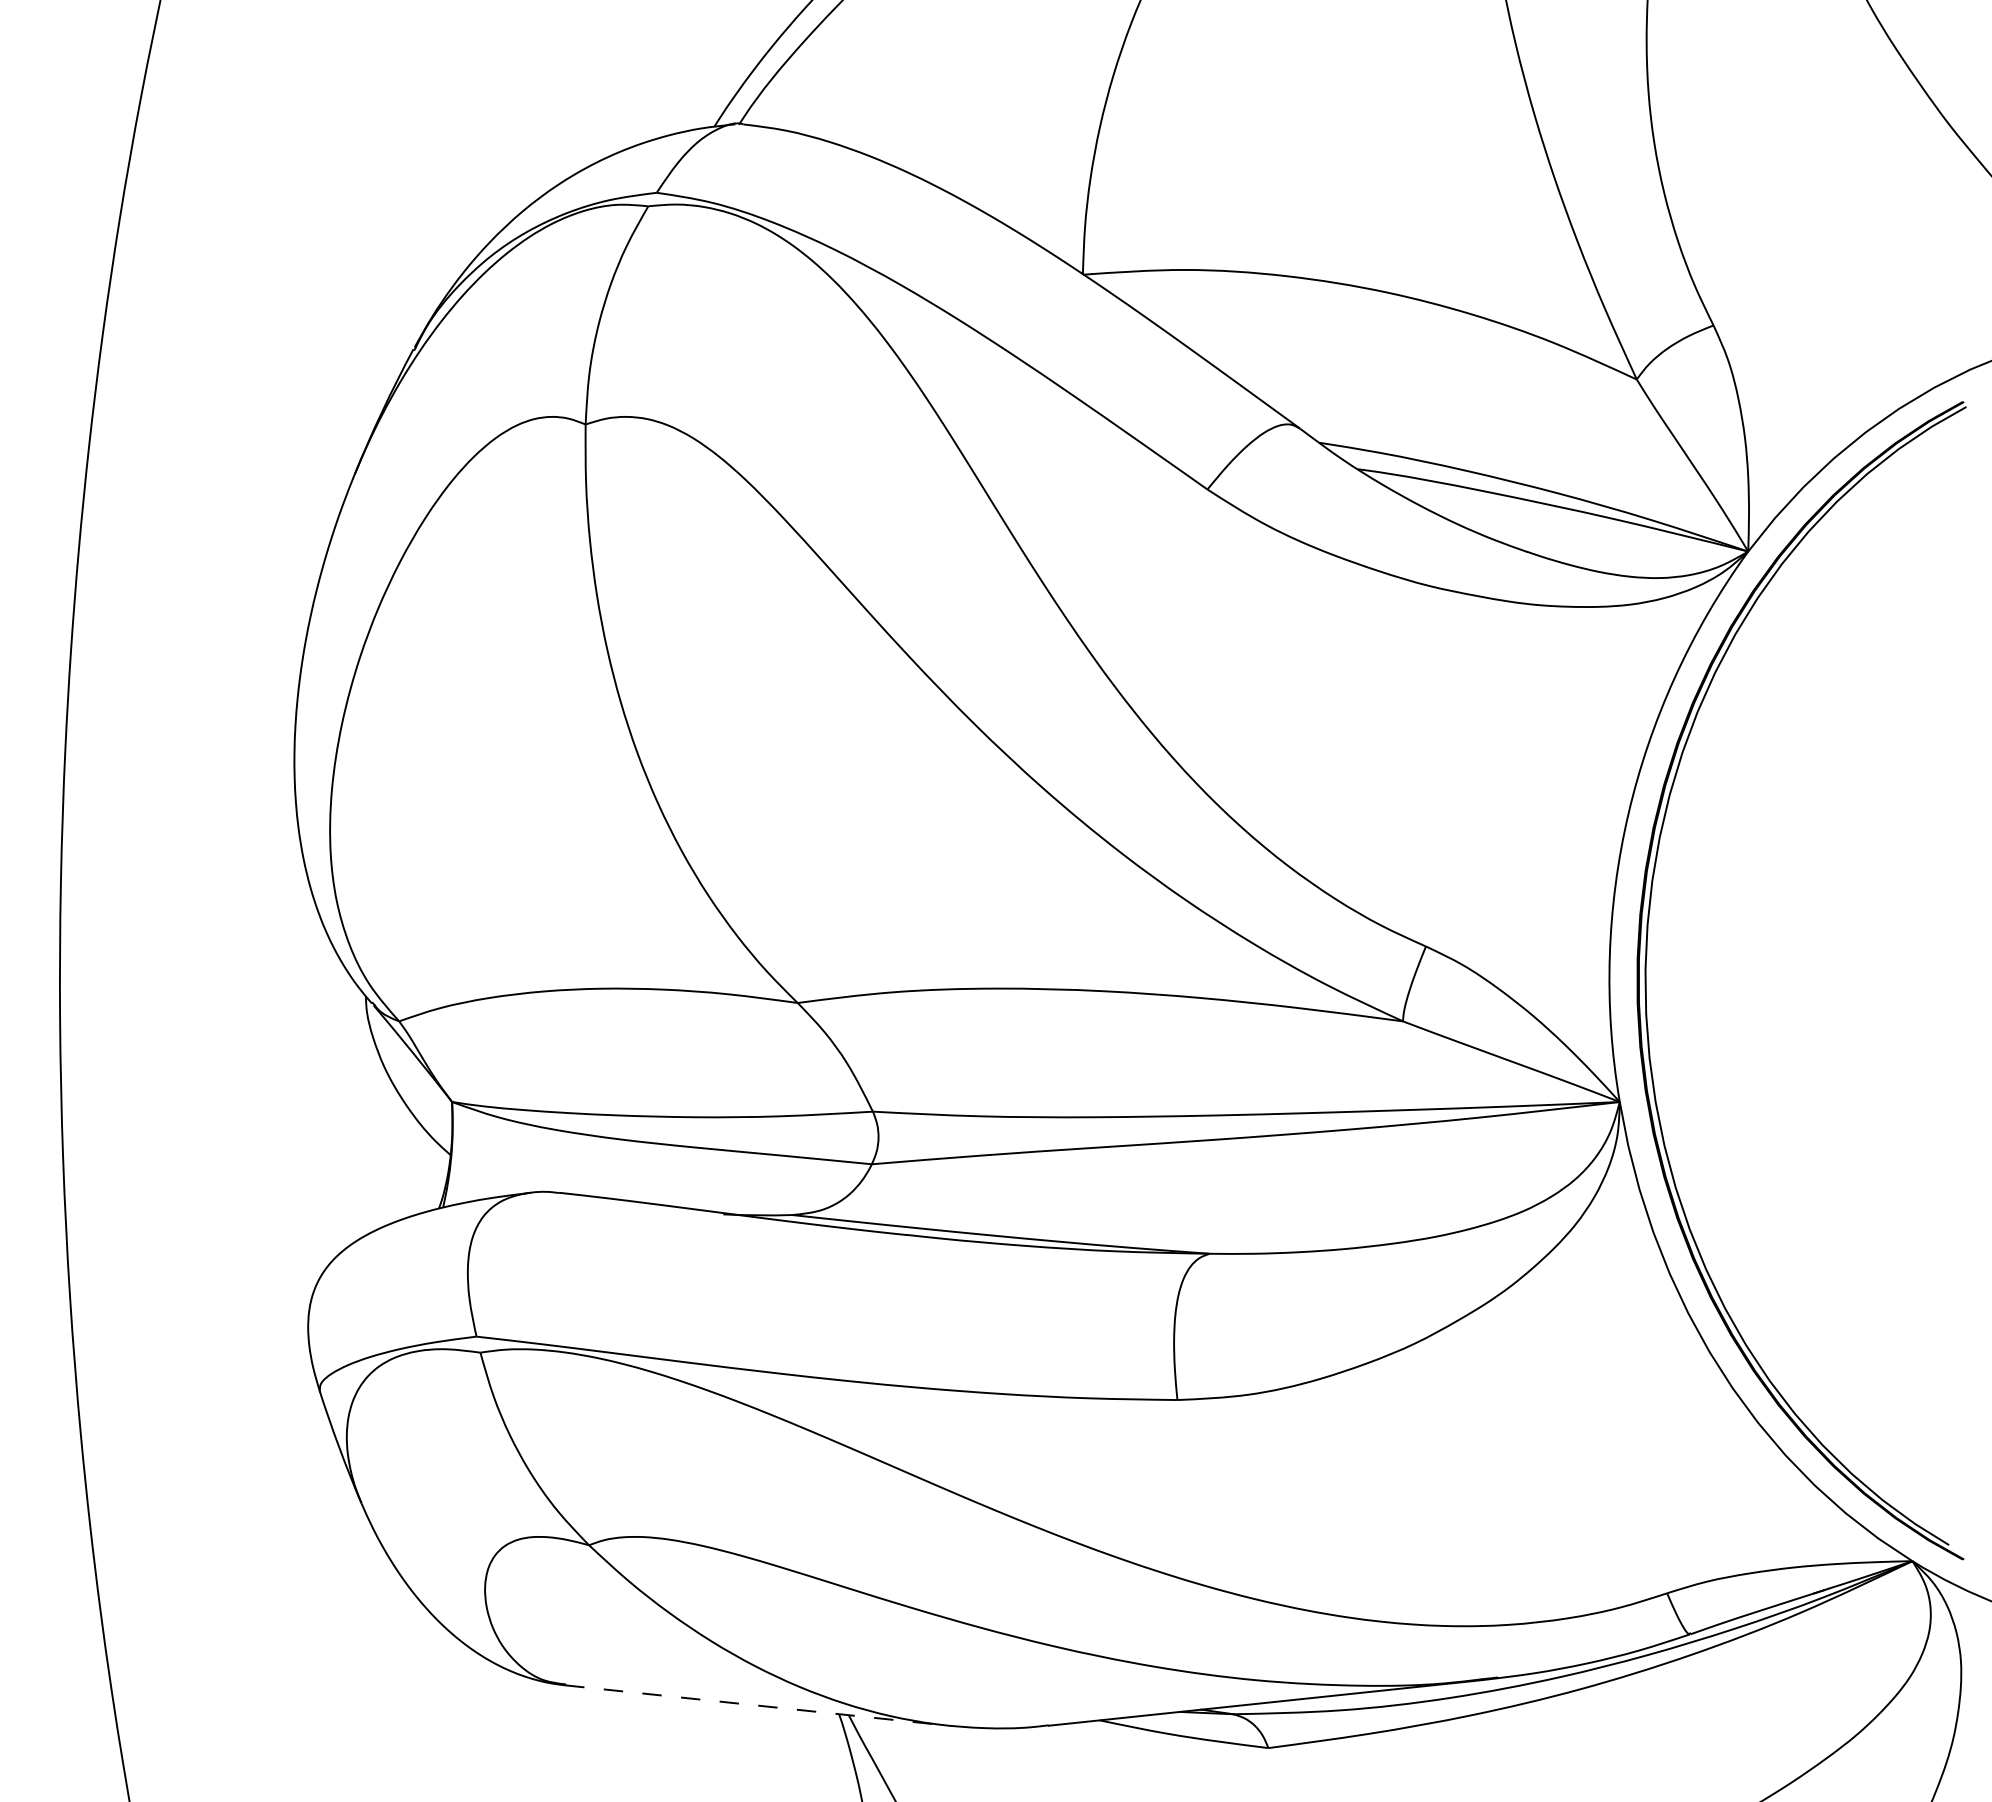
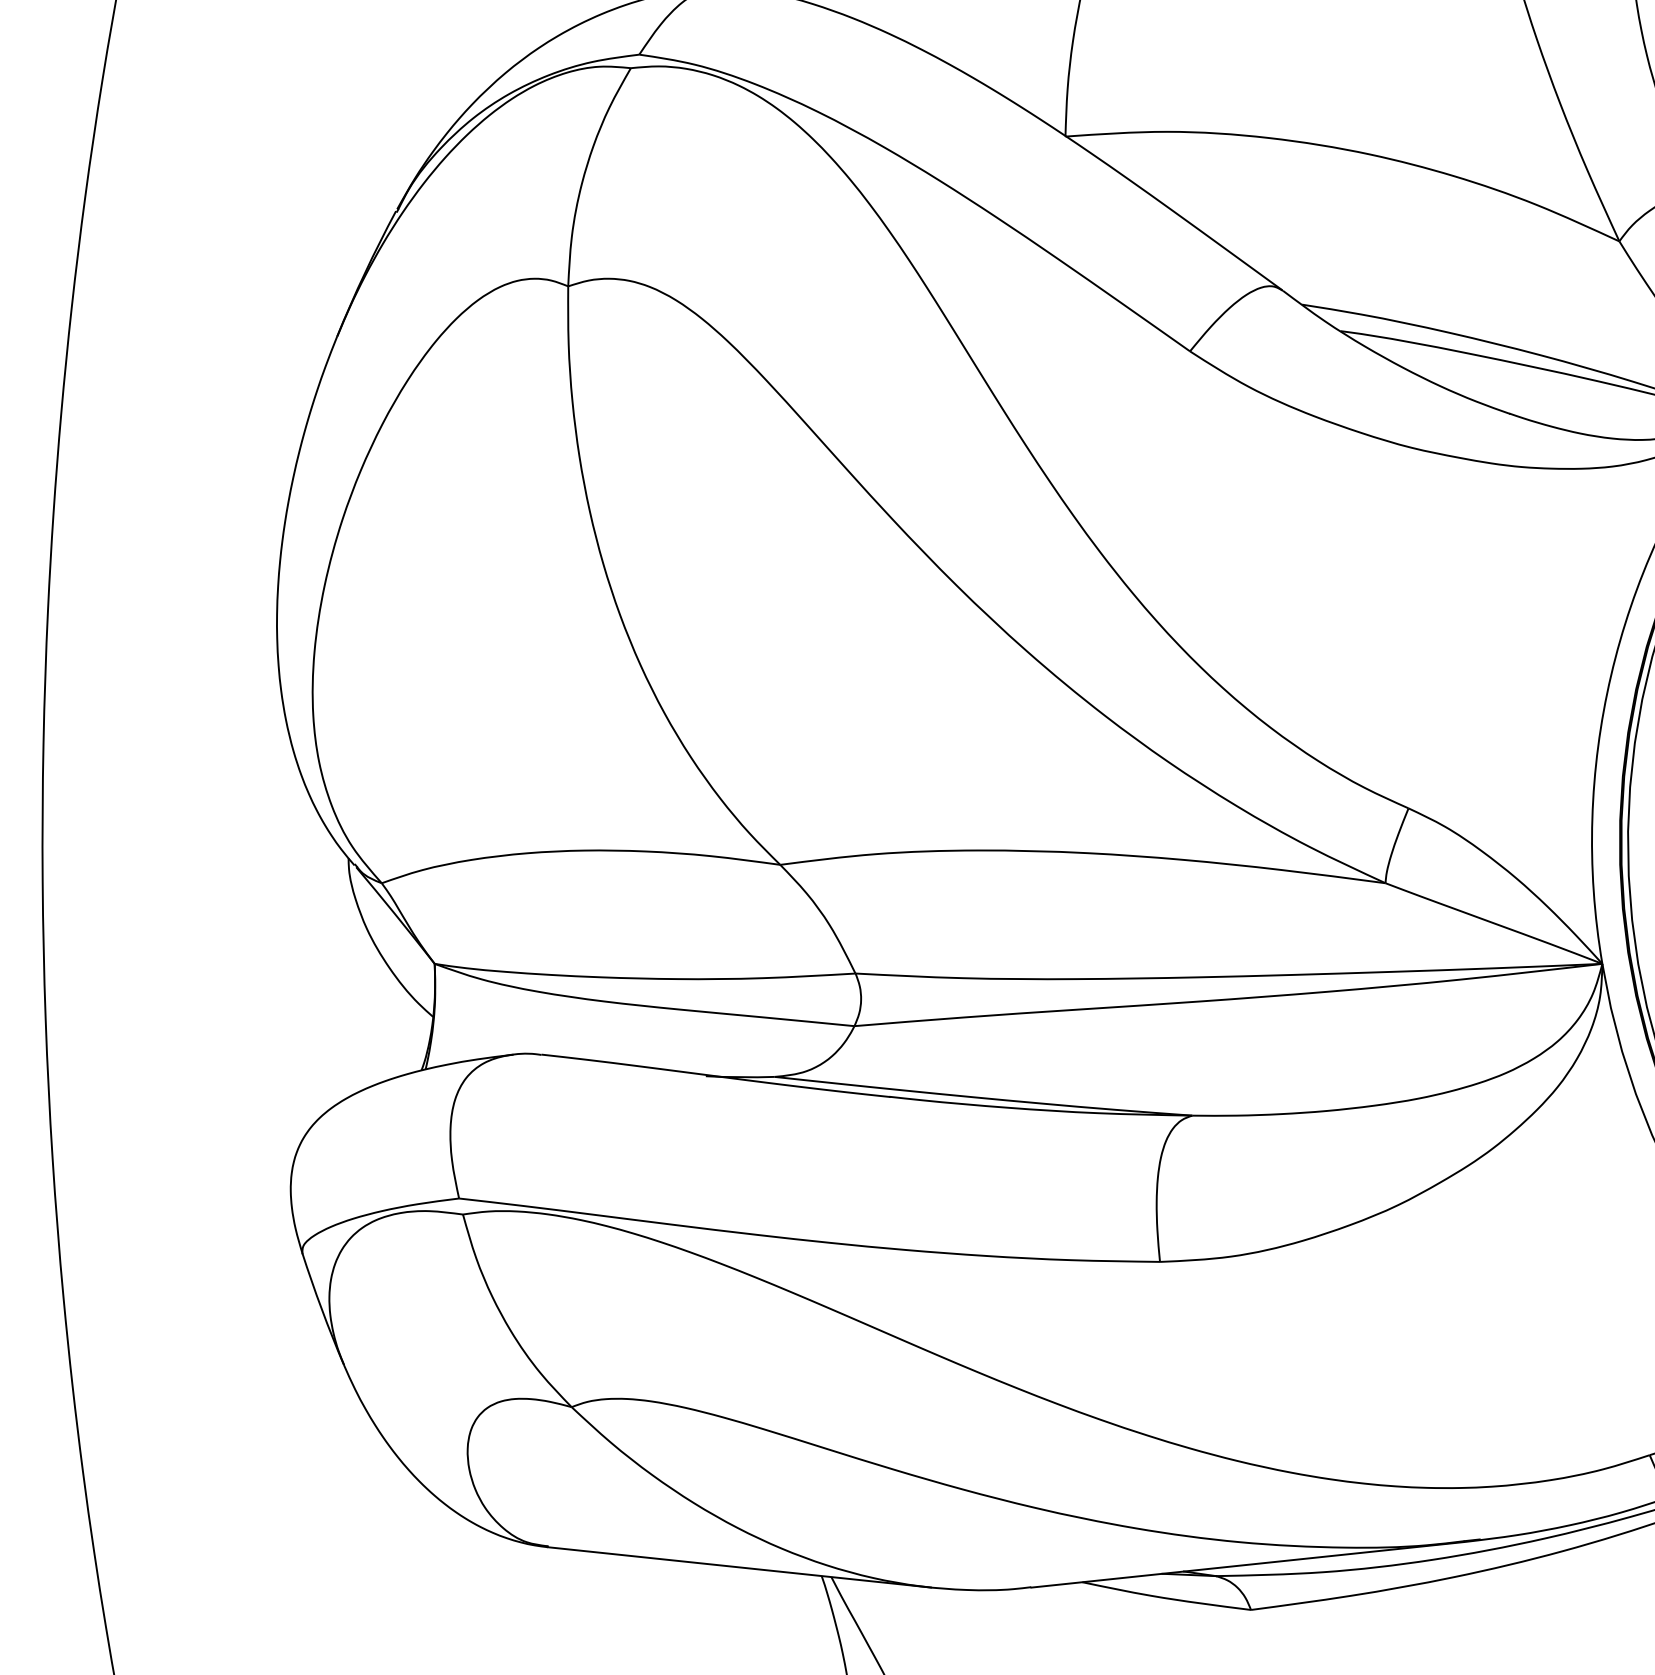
line: (756, 1705) -> (739, 1567), dashed -> solid

